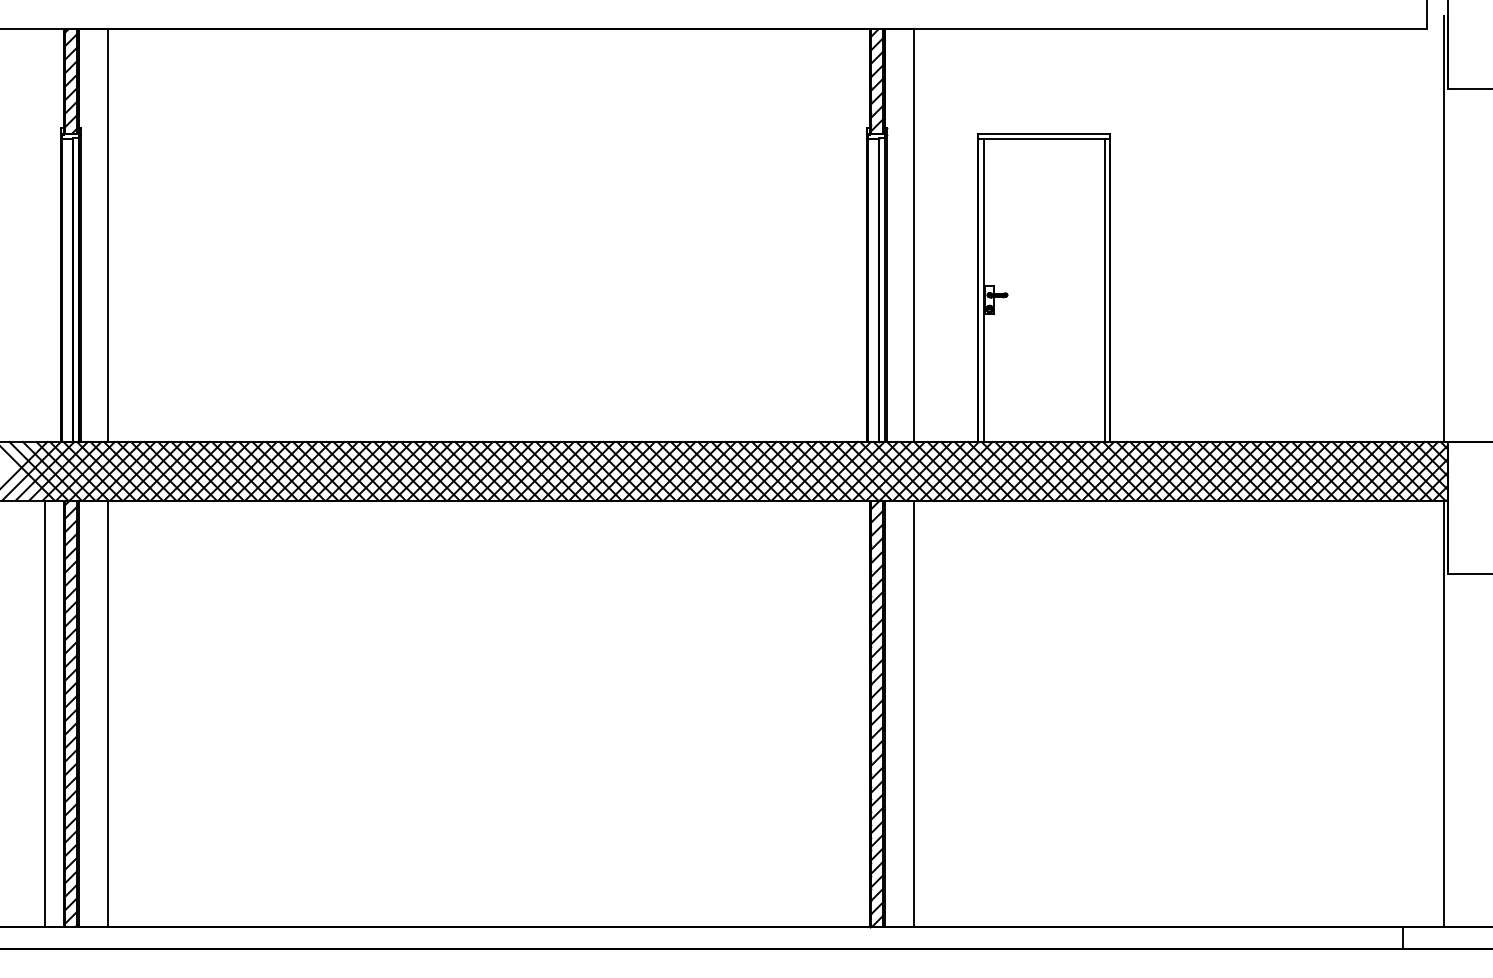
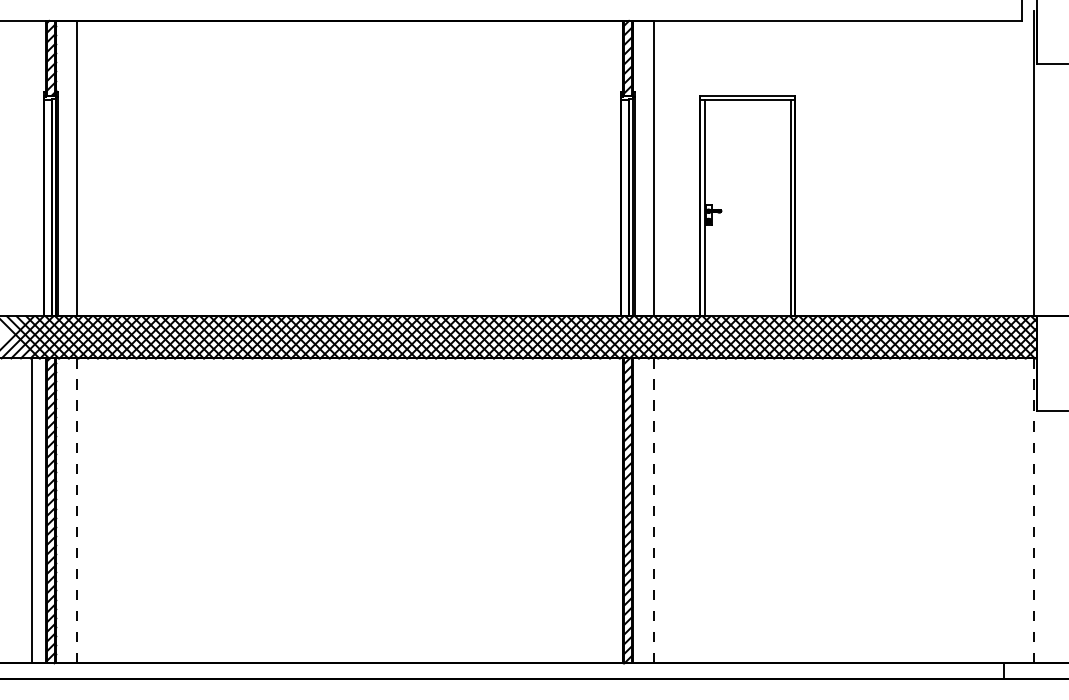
line: (107, 713) -> (77, 510), solid -> dashed
line: (914, 713) -> (654, 510), solid -> dashed
line: (1444, 713) -> (1034, 510), solid -> dashed

